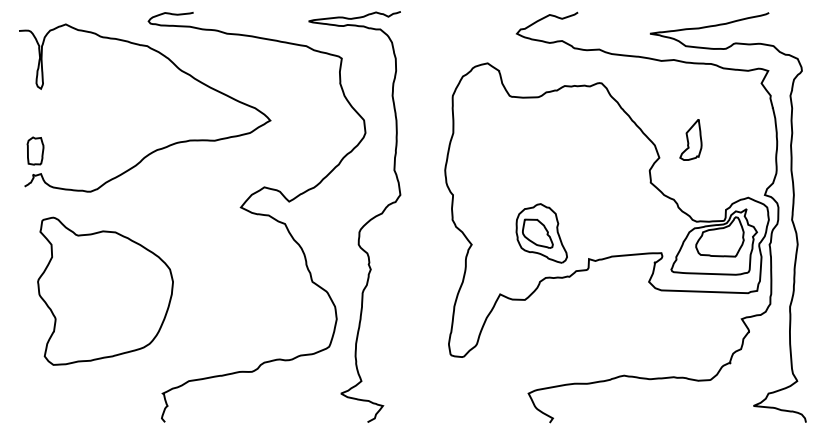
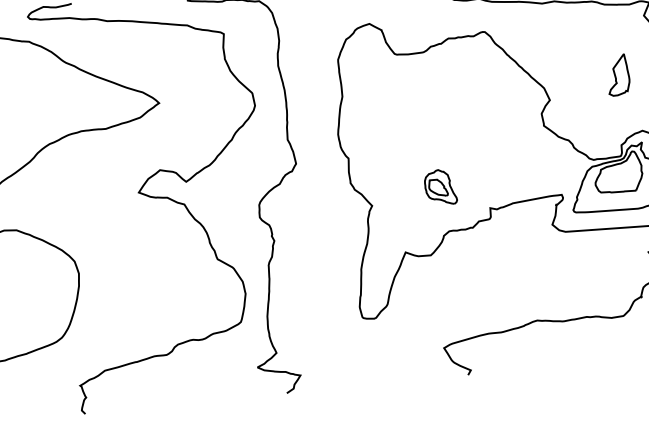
part: (690, 139) -> (617, 74), moved
part: (541, 233) -> (440, 187), size x0.6

